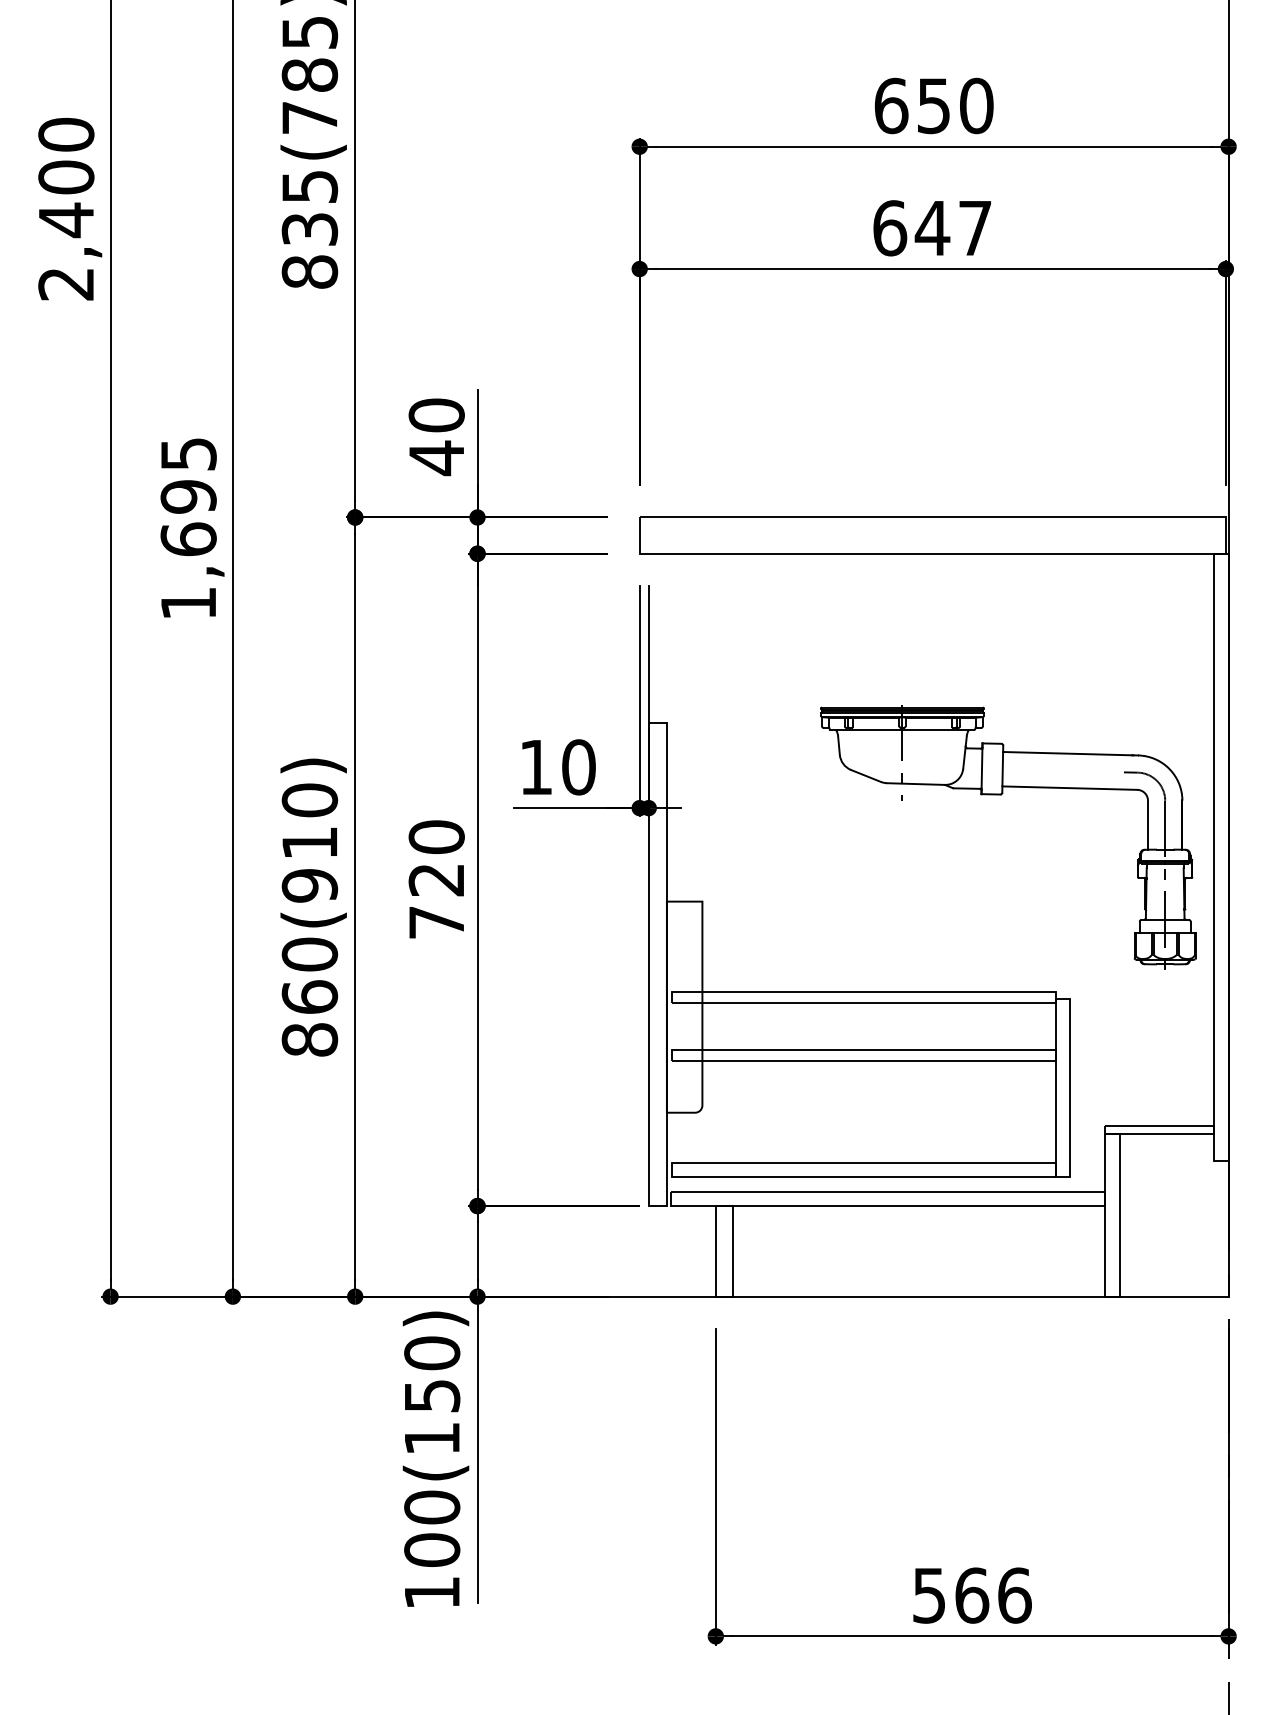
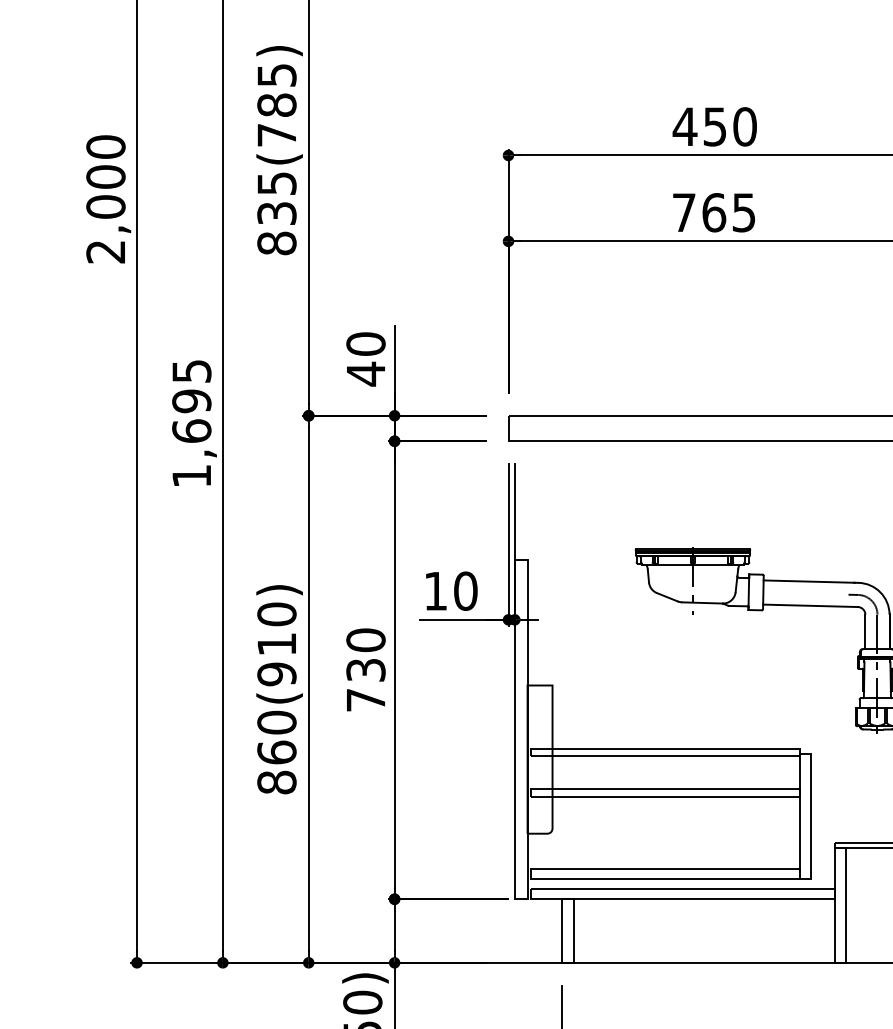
text: (890, 105) -> (684, 126), 650 -> 450
text: (66, 220) -> (106, 207), 2,400 -> 2,000
text: (932, 228) -> (714, 212), 647 -> 765
text: (436, 880) -> (365, 670), 720 -> 730

